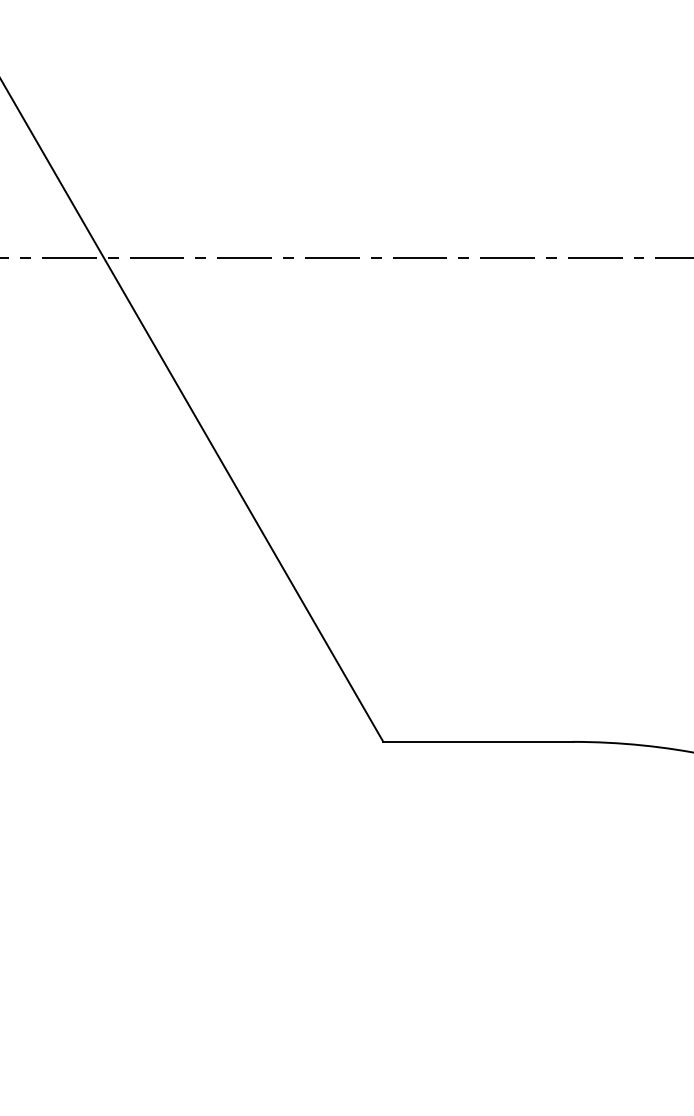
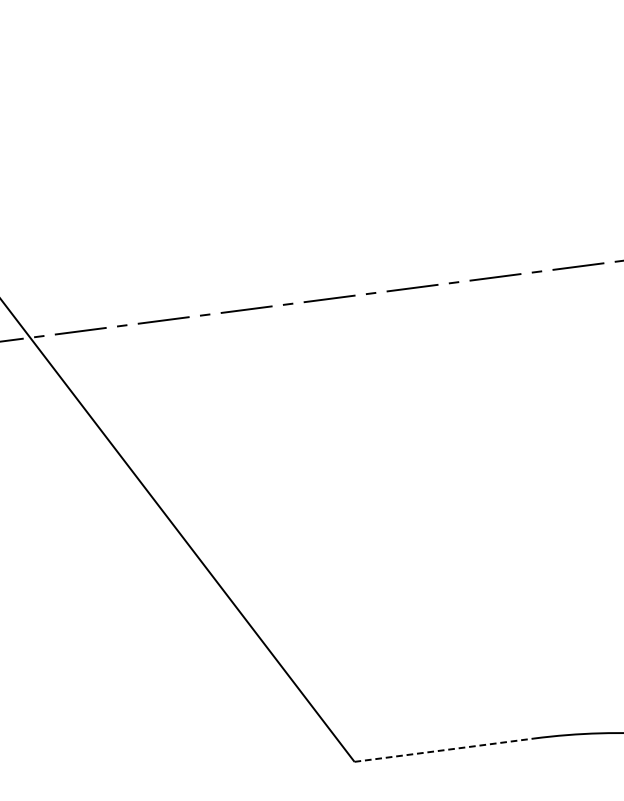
line: (478, 741) -> (444, 749), solid -> dashed

